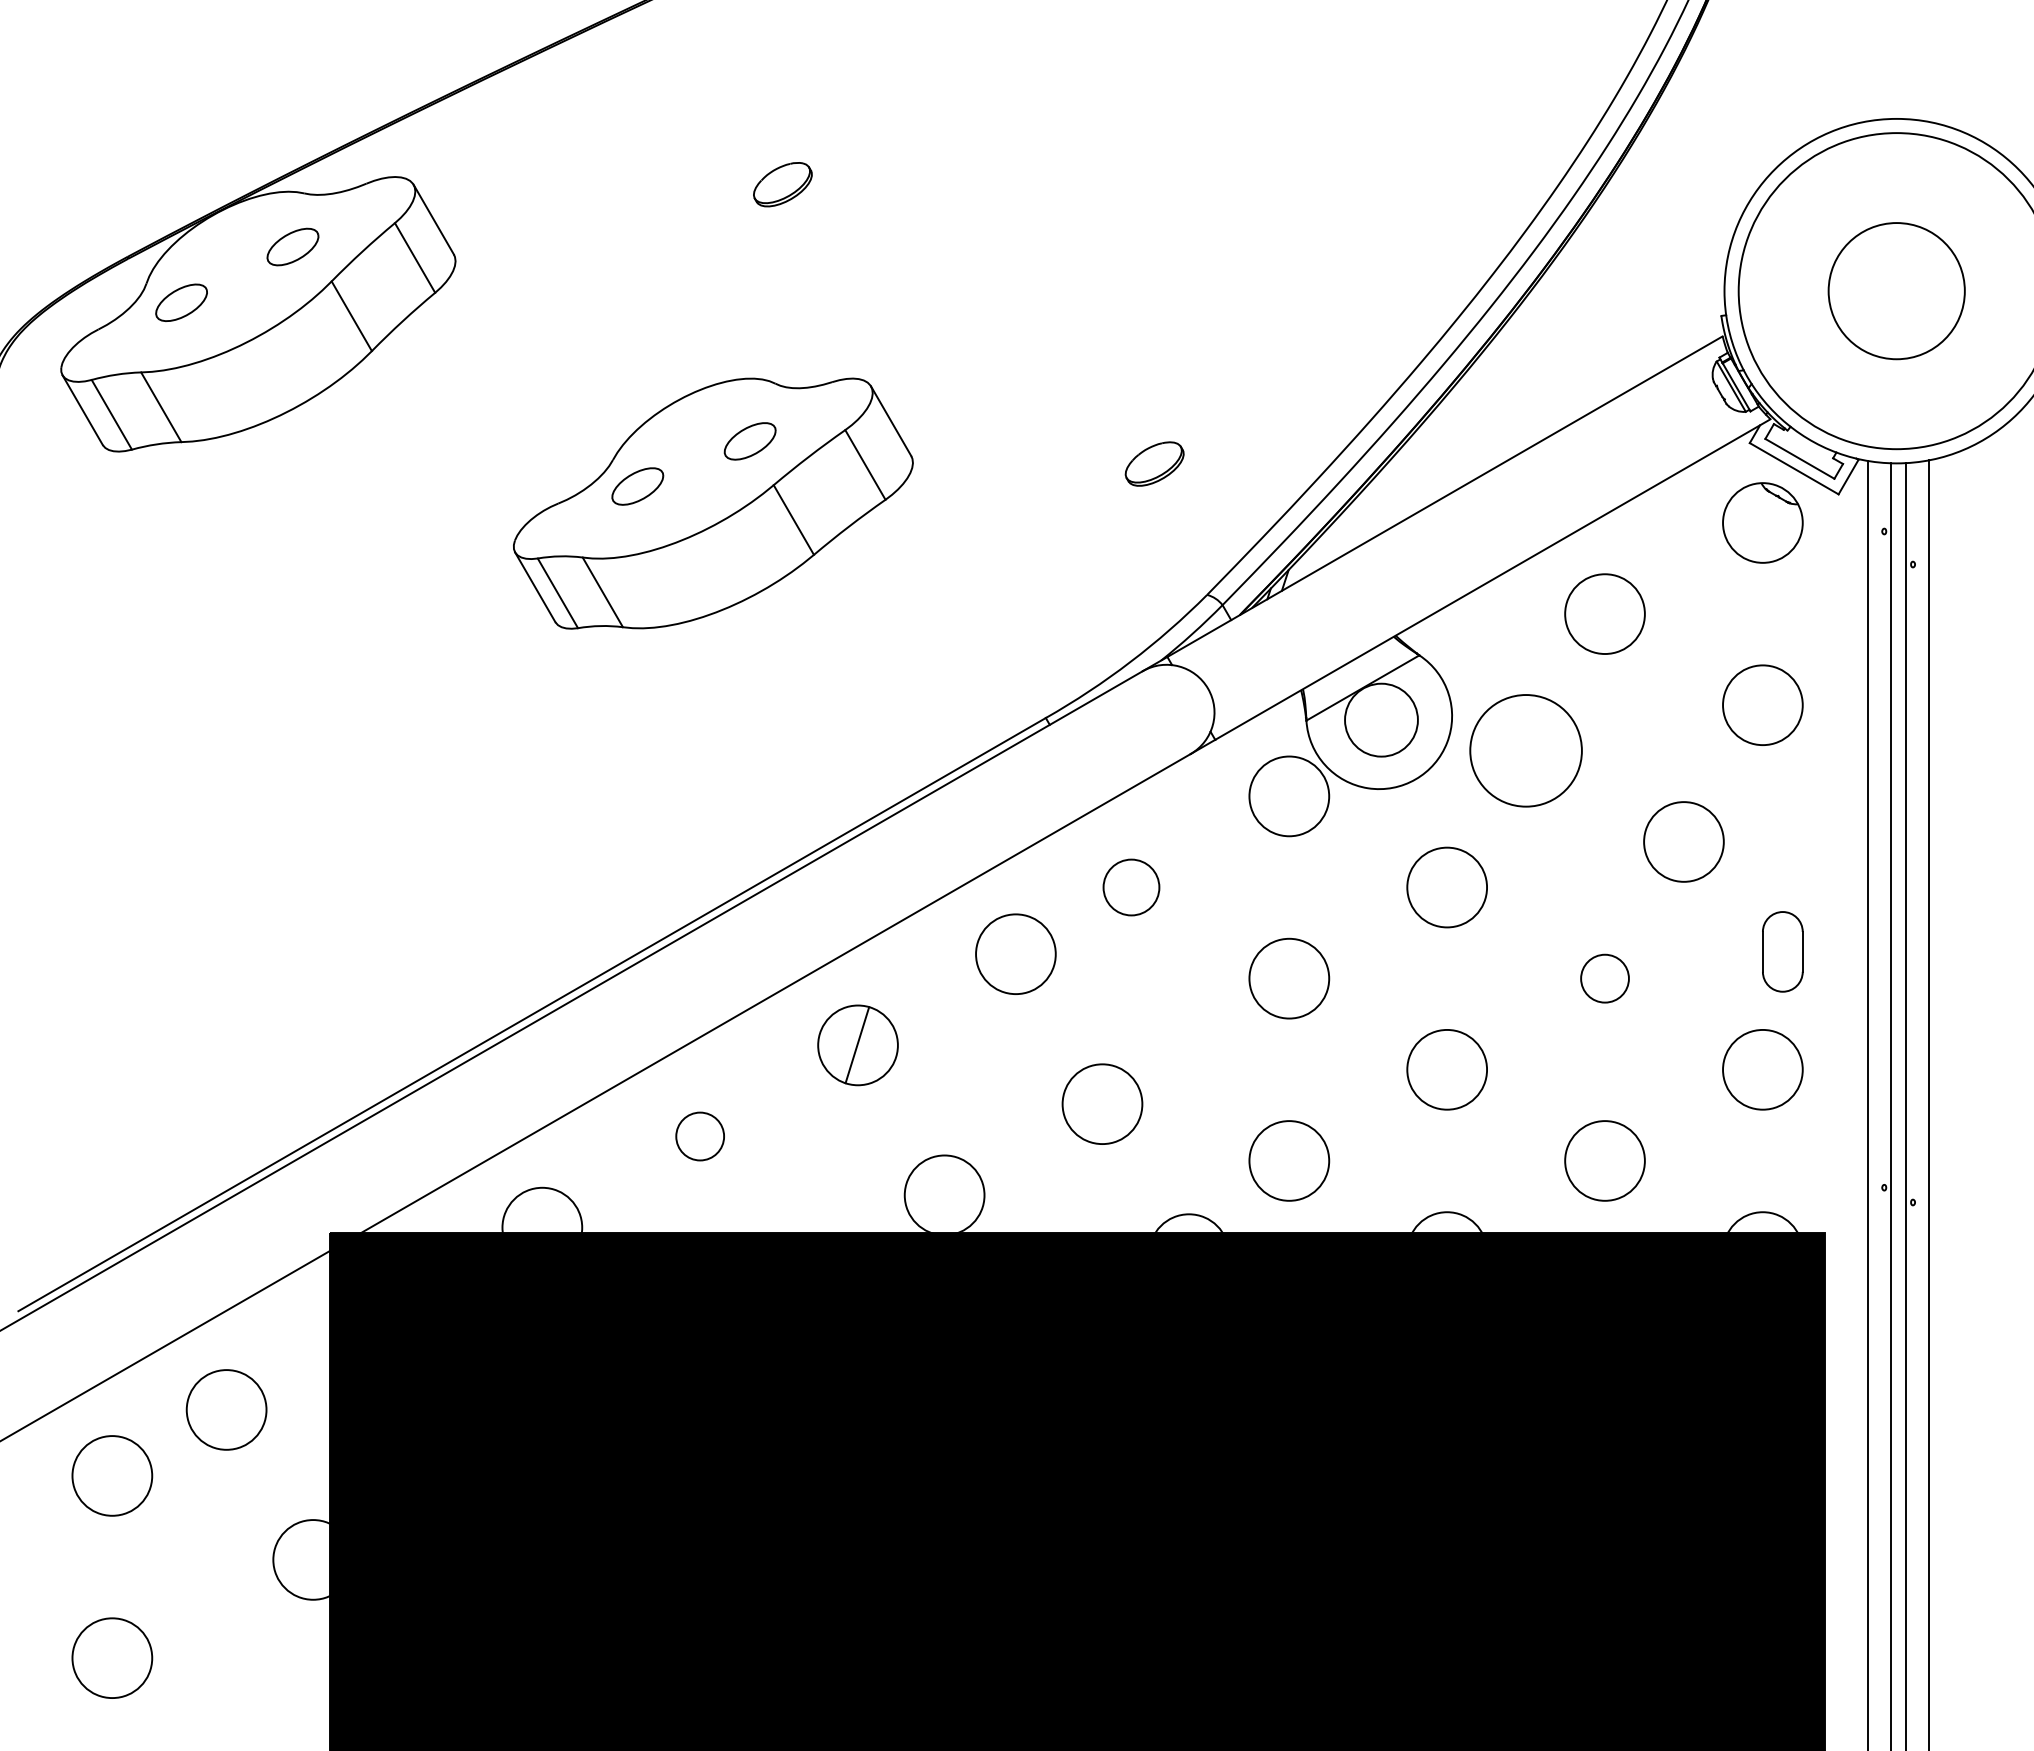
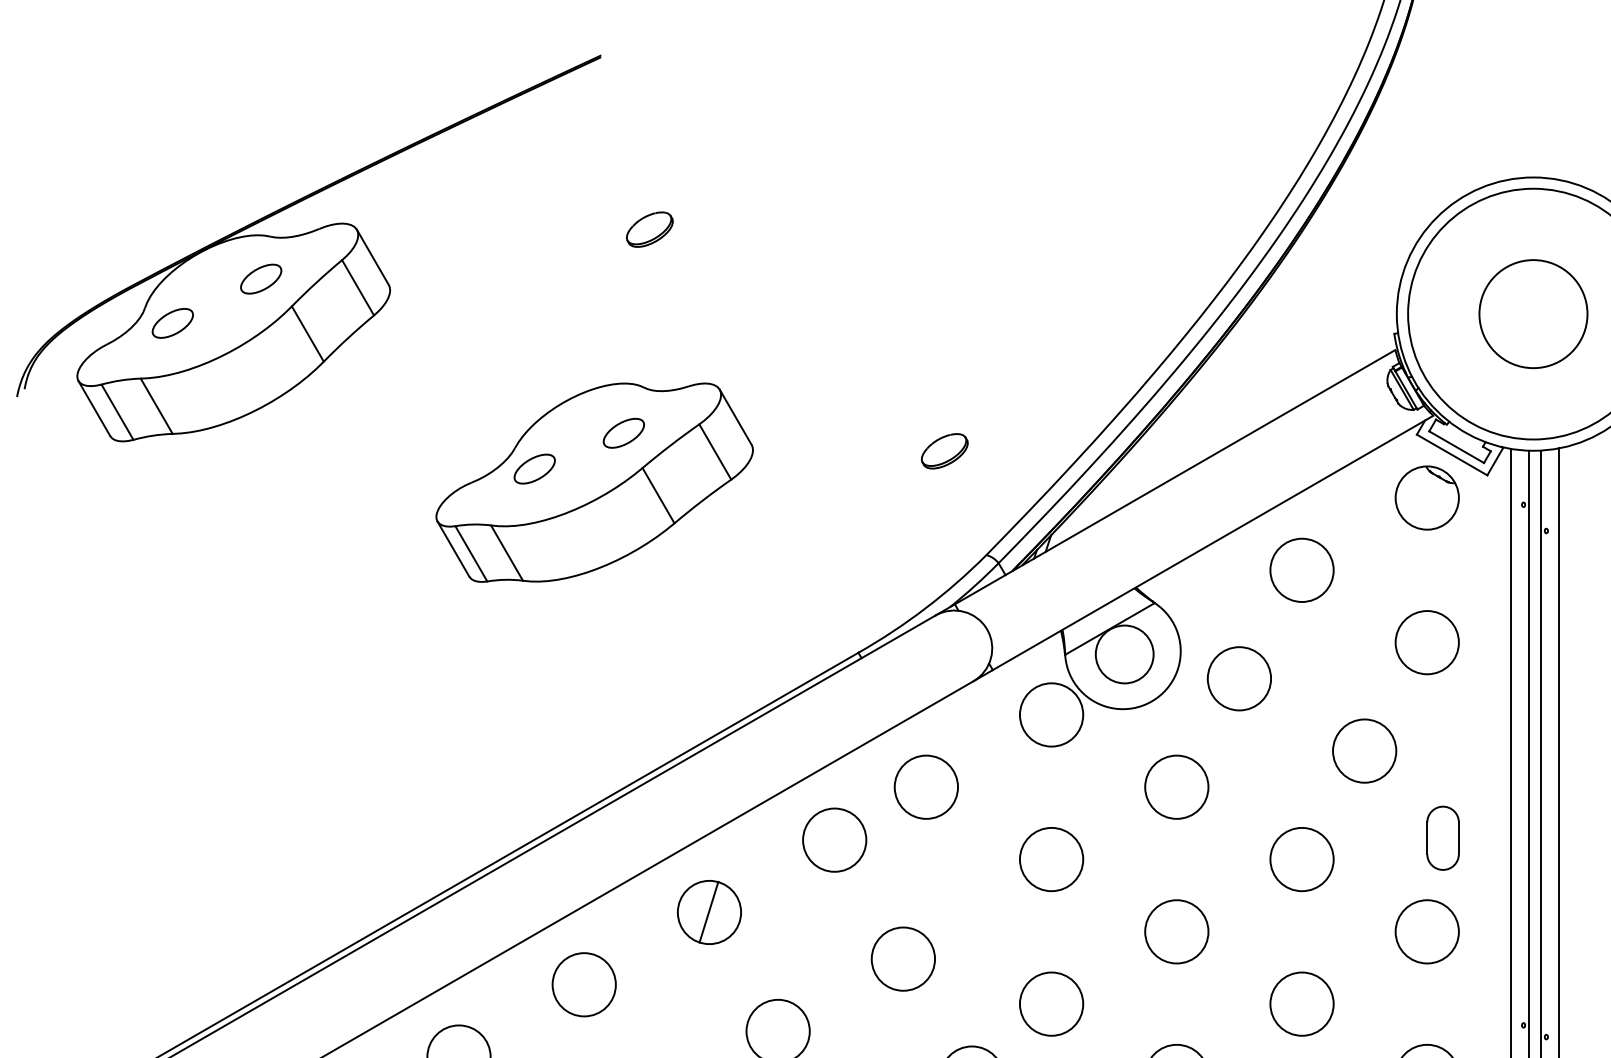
circle: (1525, 750) -> (1238, 678), size x0.71
circle: (1131, 887) -> (926, 787), size x1.43
circle: (1604, 978) -> (1301, 859), size x1.67
circle: (700, 1136) -> (584, 984), size x1.67

